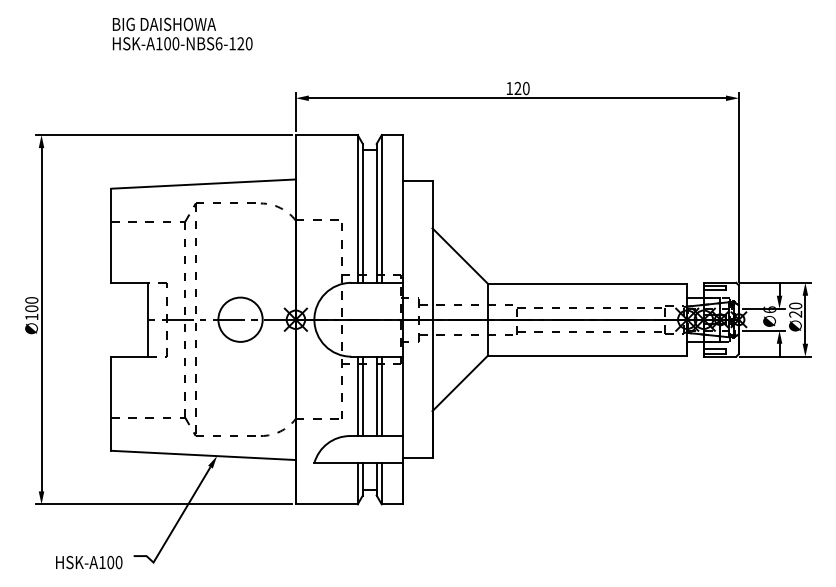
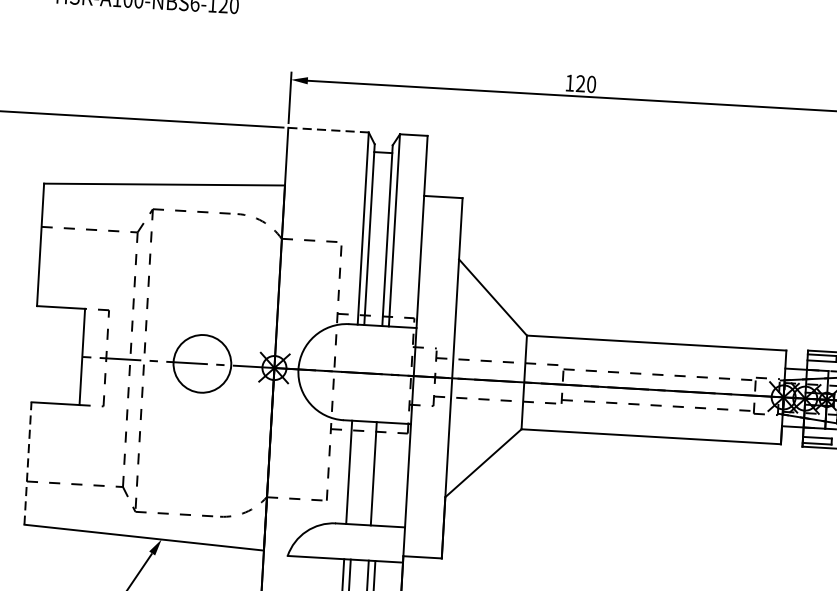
line: (326, 135) -> (328, 130), solid -> dashed
line: (362, 396) -> (355, 472), removed
line: (381, 396) -> (380, 474), removed
line: (111, 403) -> (28, 463), solid -> dashed

